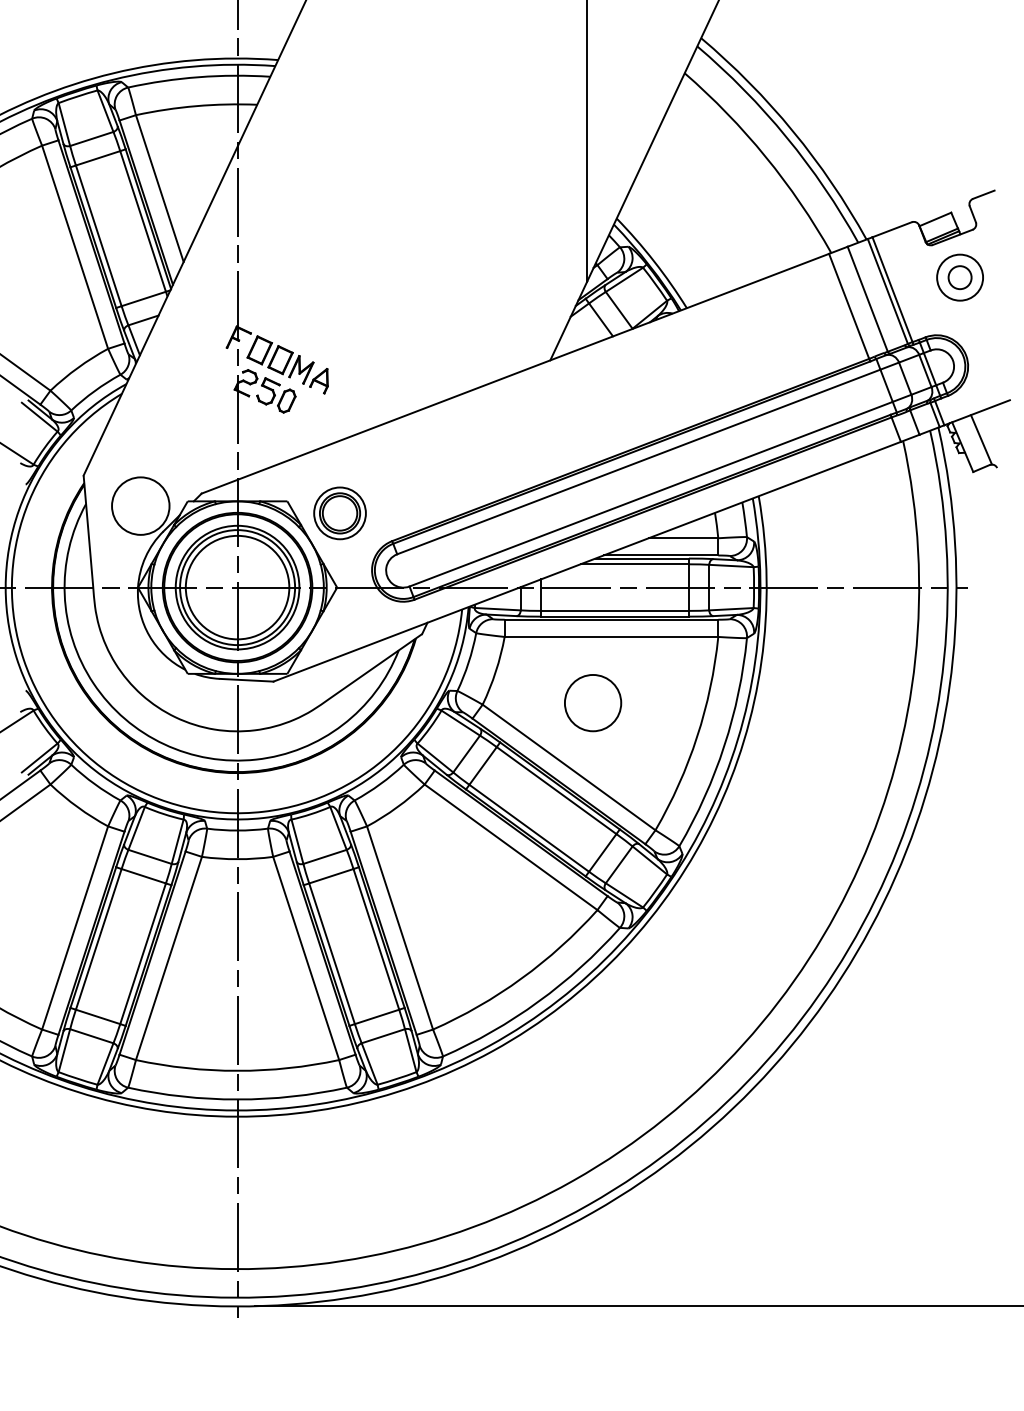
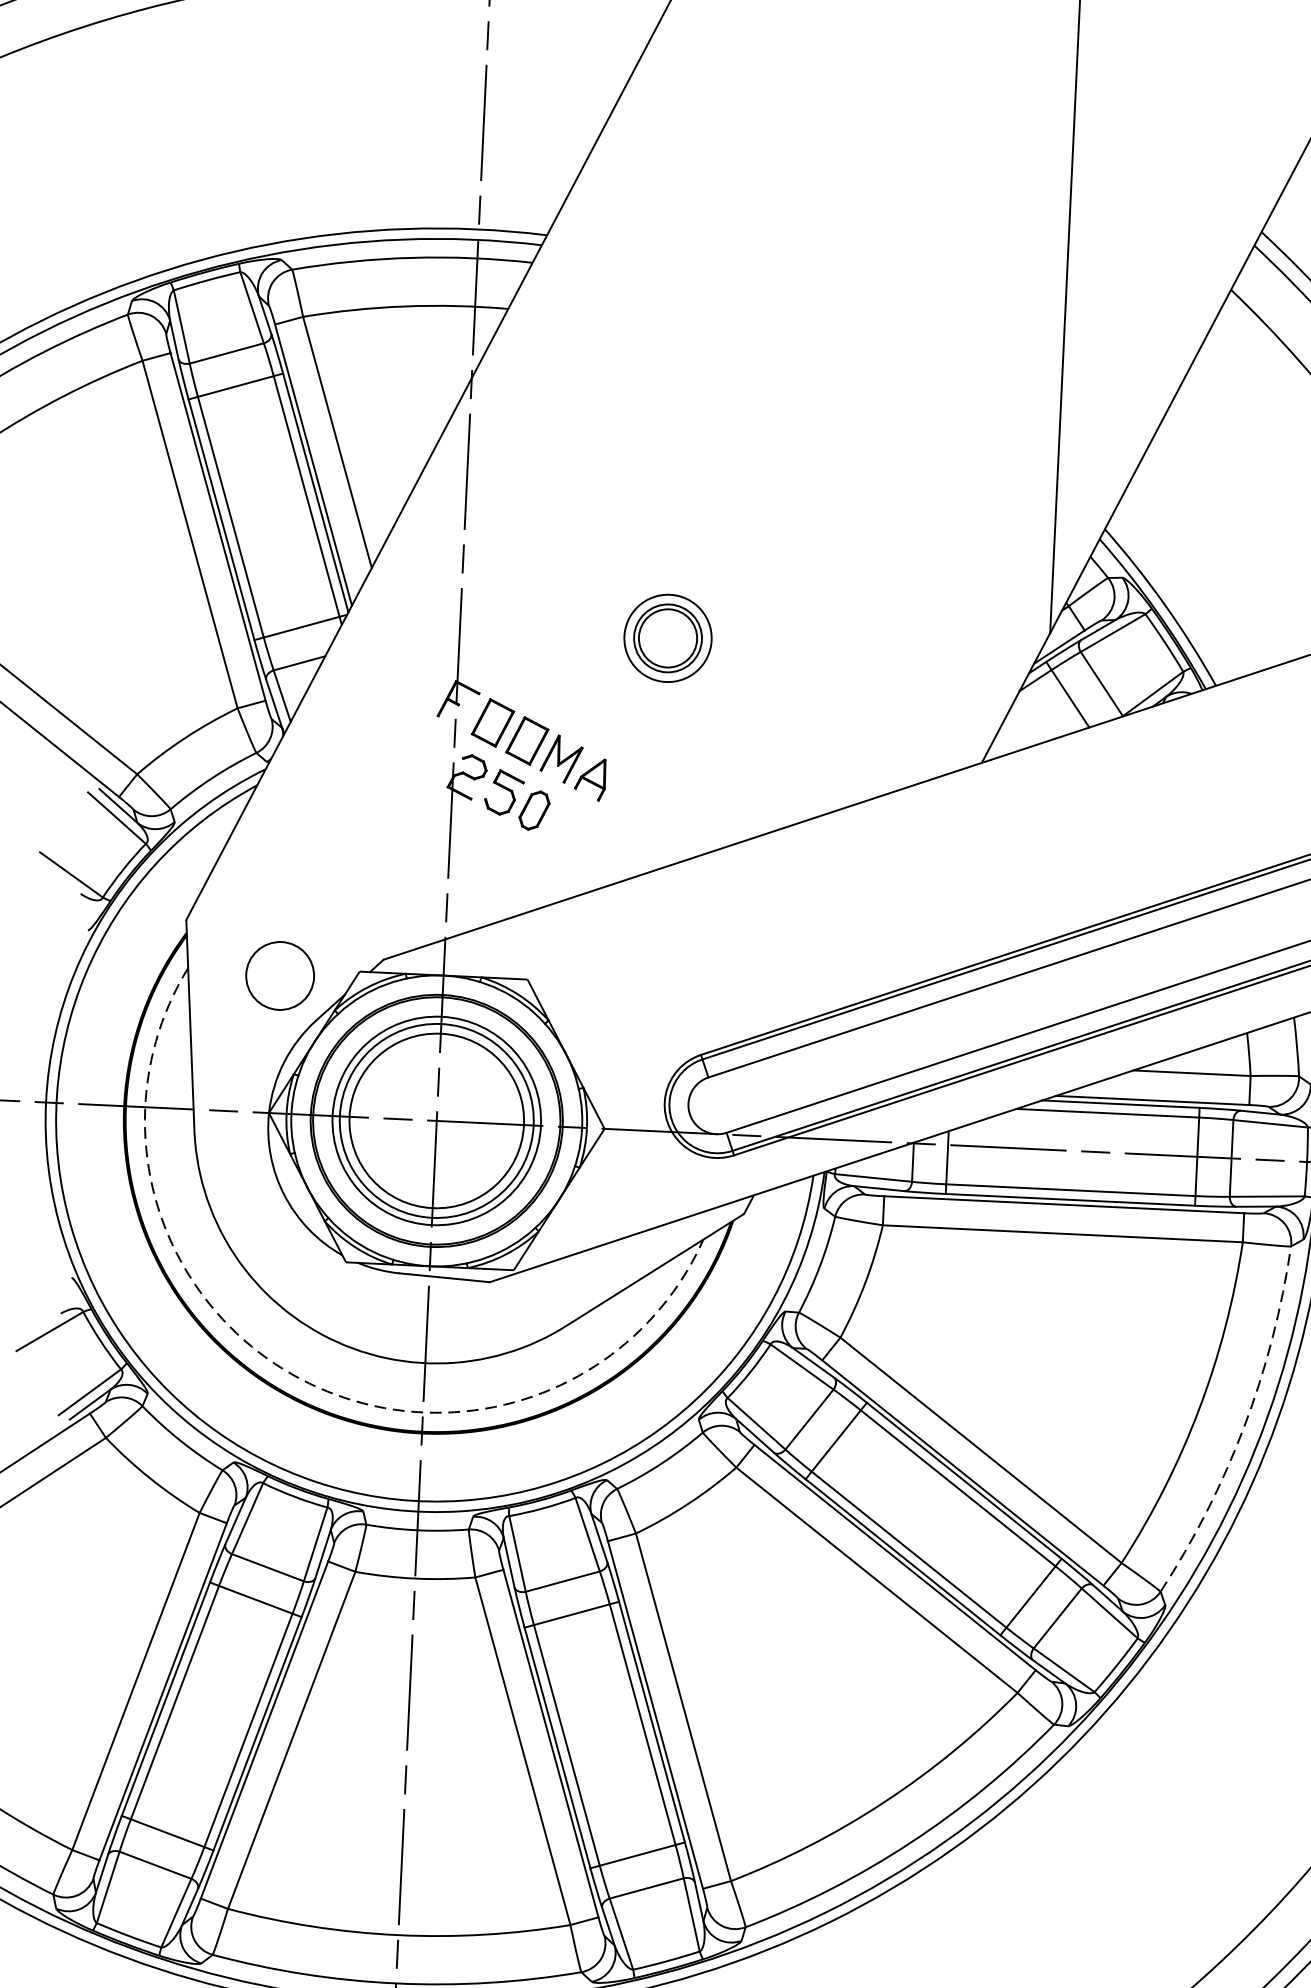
circle: (140, 505) -> (279, 974), size x0.7
part: (339, 513) -> (667, 638), moved
circle: (593, 703) -> (1027, 1344), removed
arc: (164, 744) -> (301, 1379), solid -> dashed
arc: (724, 745) -> (1244, 1425), solid -> dashed

